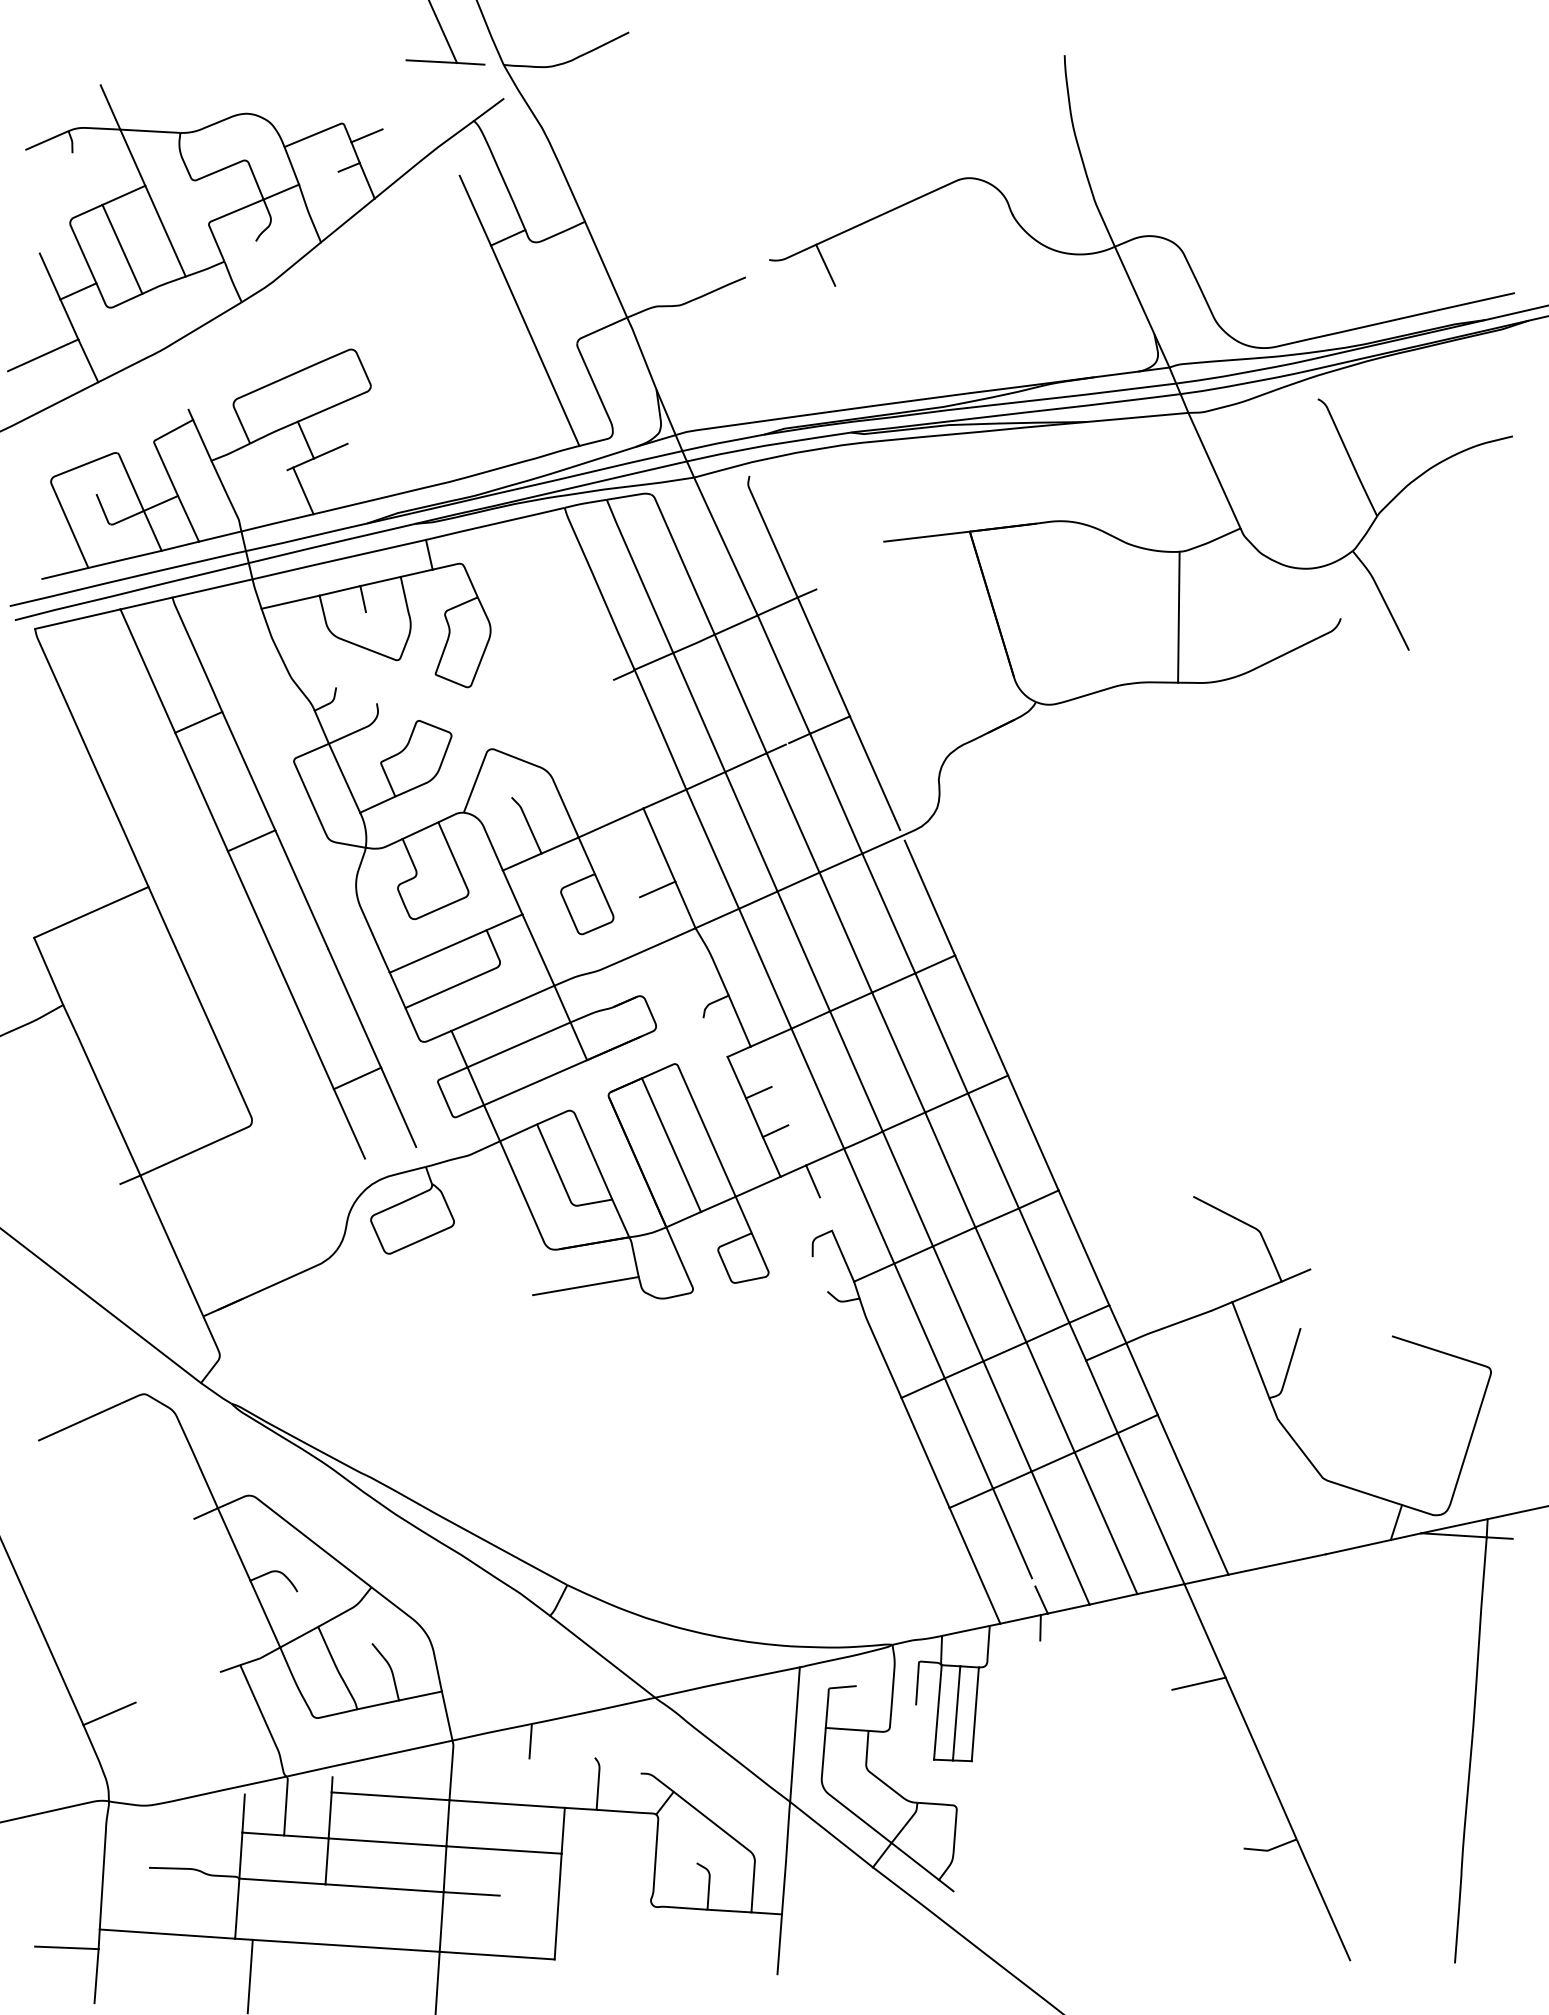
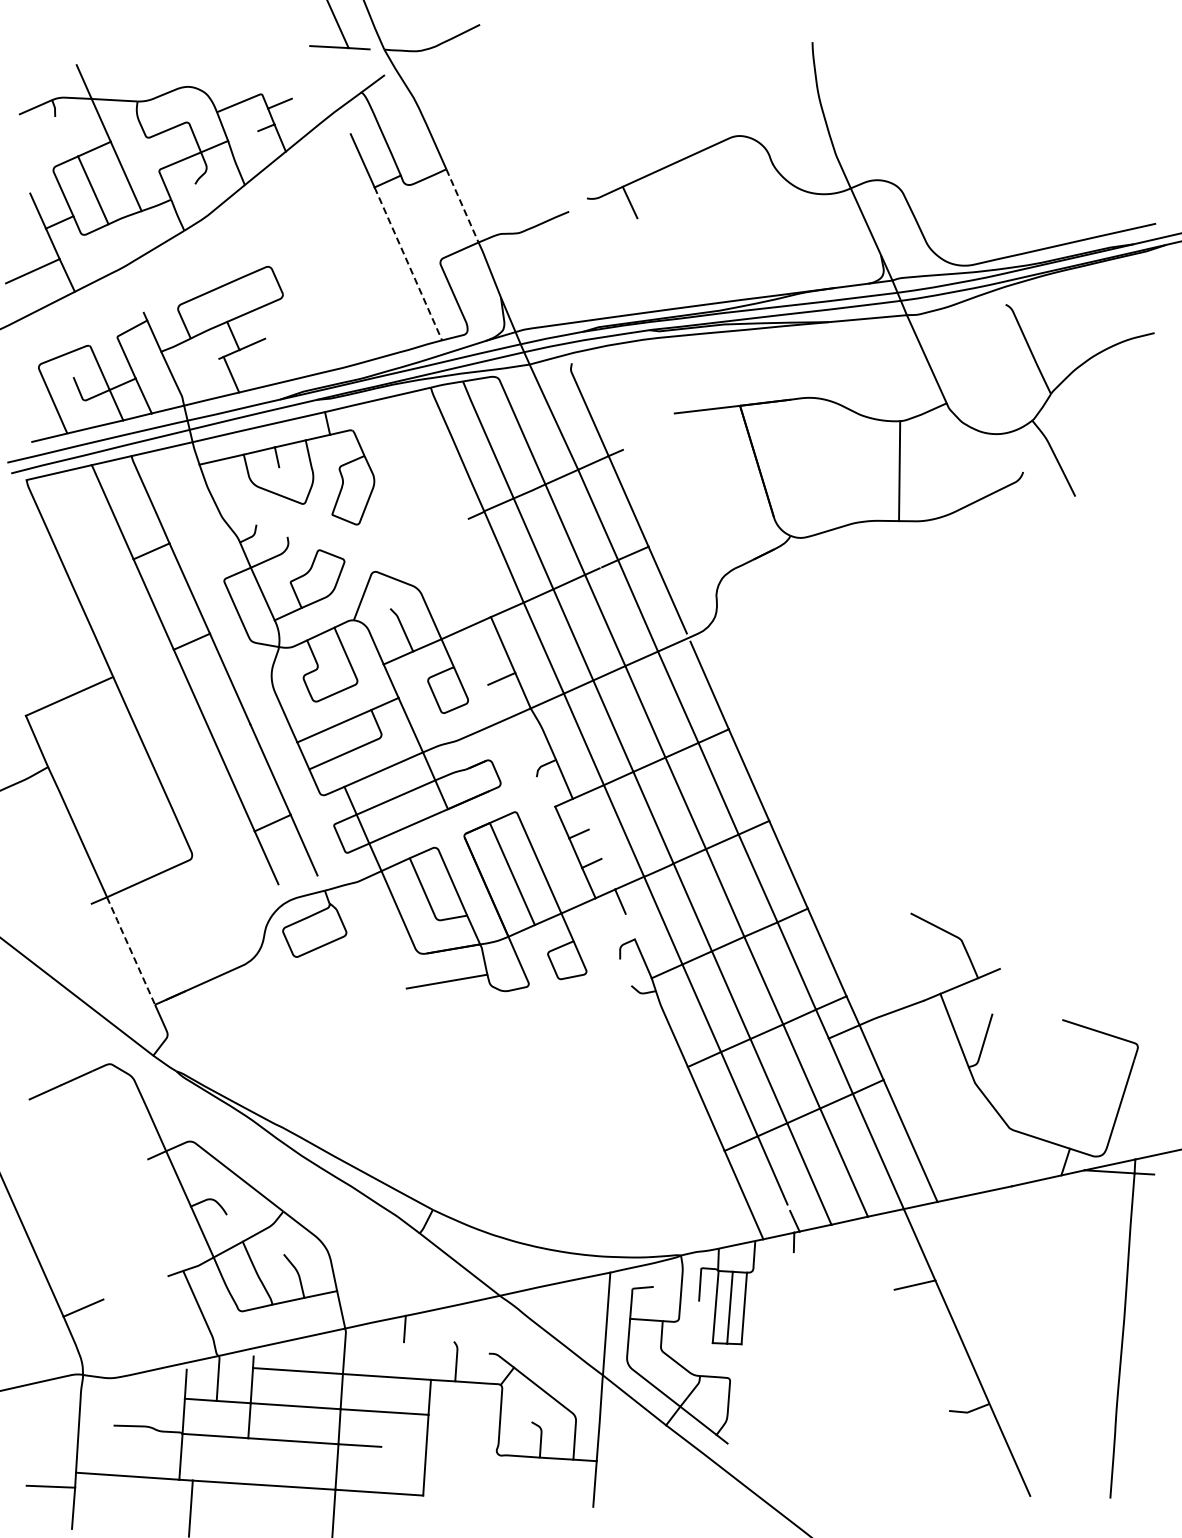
line: (606, 269) -> (462, 205), solid -> dashed
line: (535, 345) -> (408, 263), solid -> dashed
line: (172, 1246) -> (131, 951), solid -> dashed

